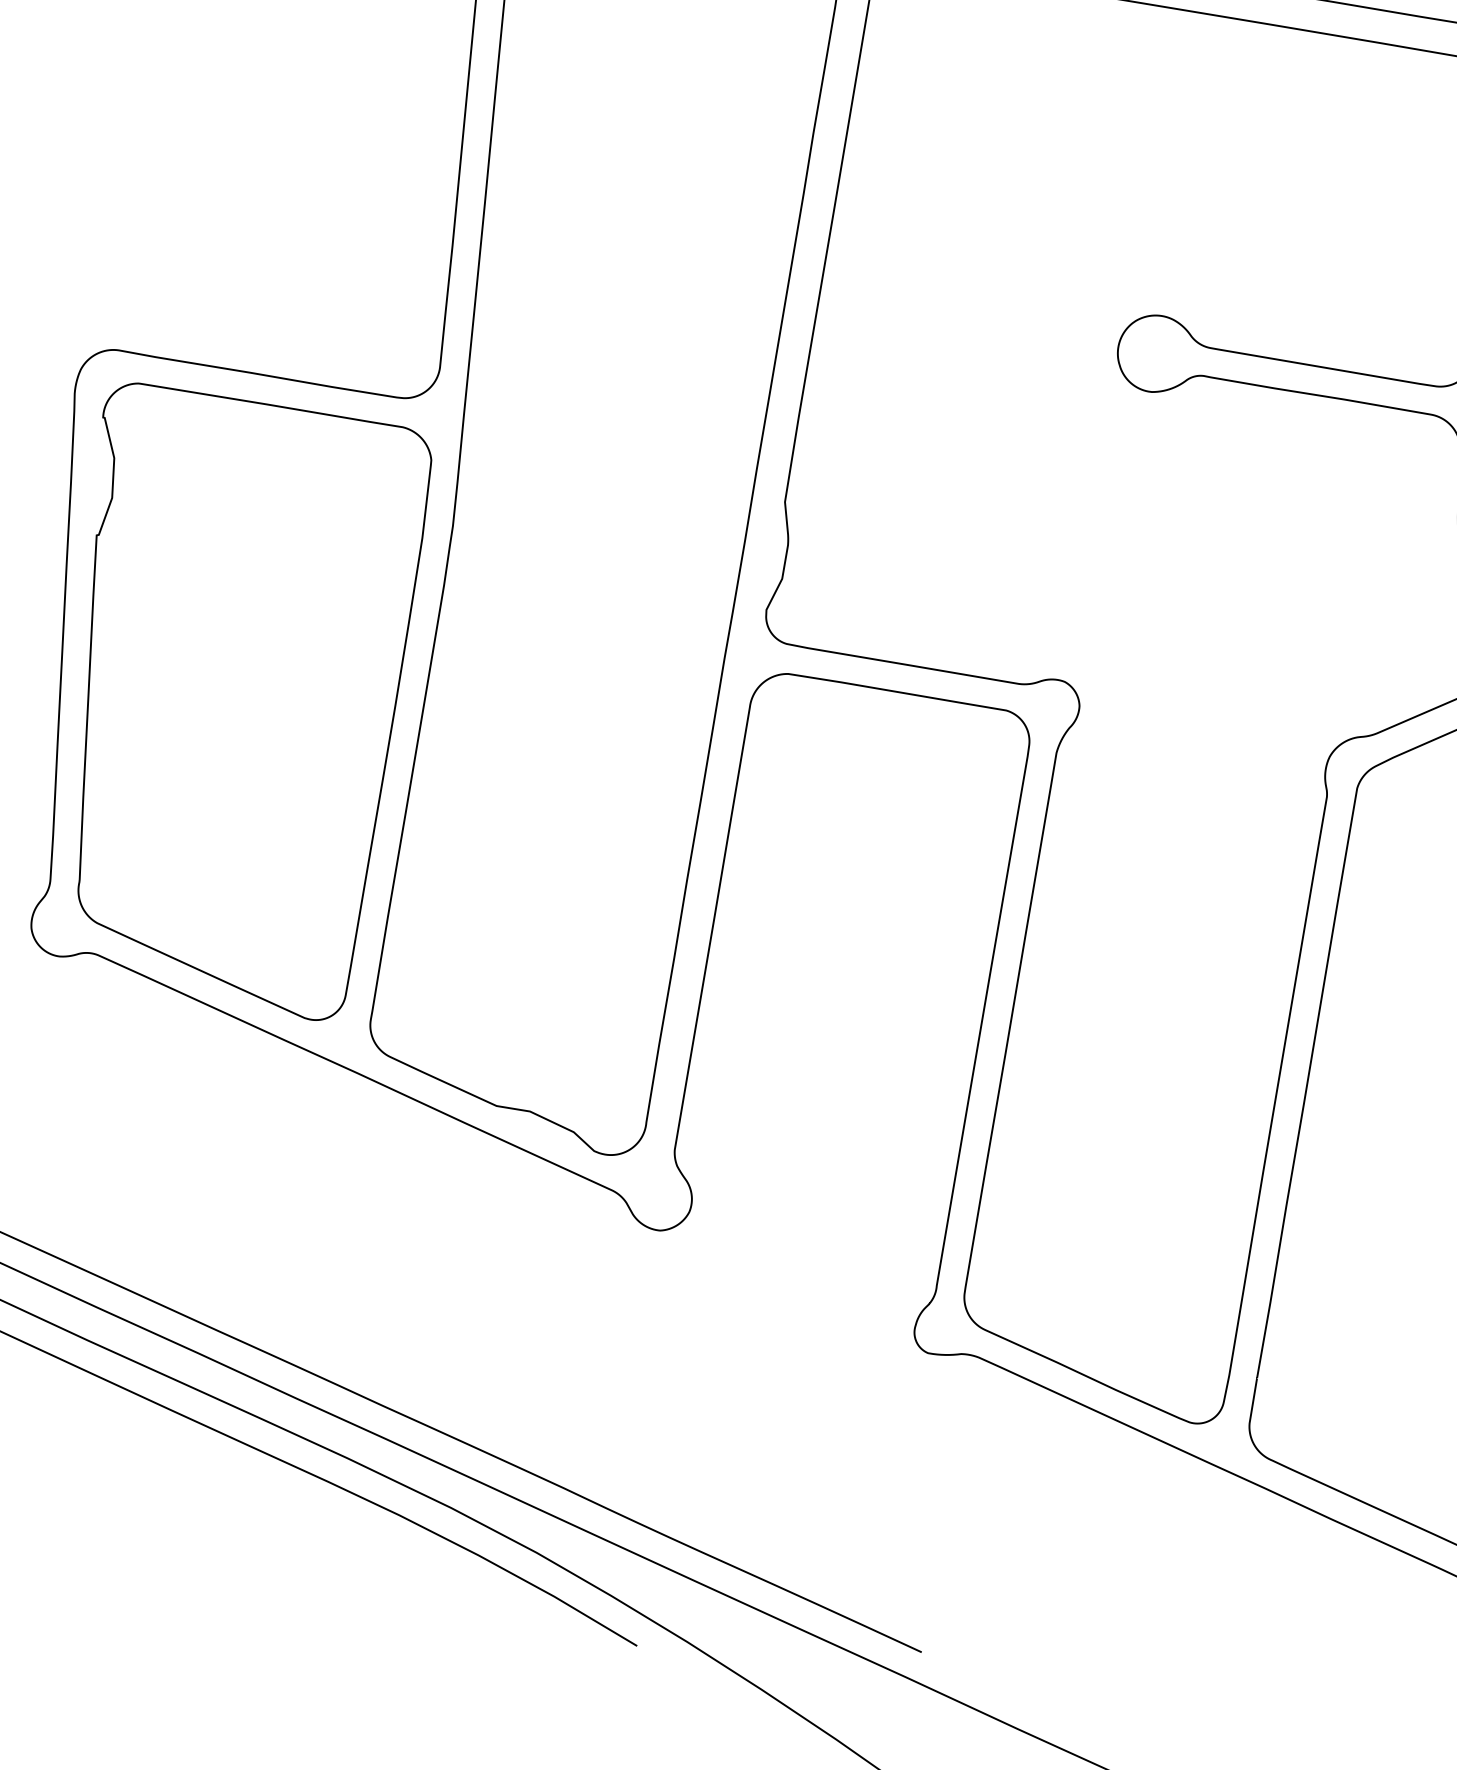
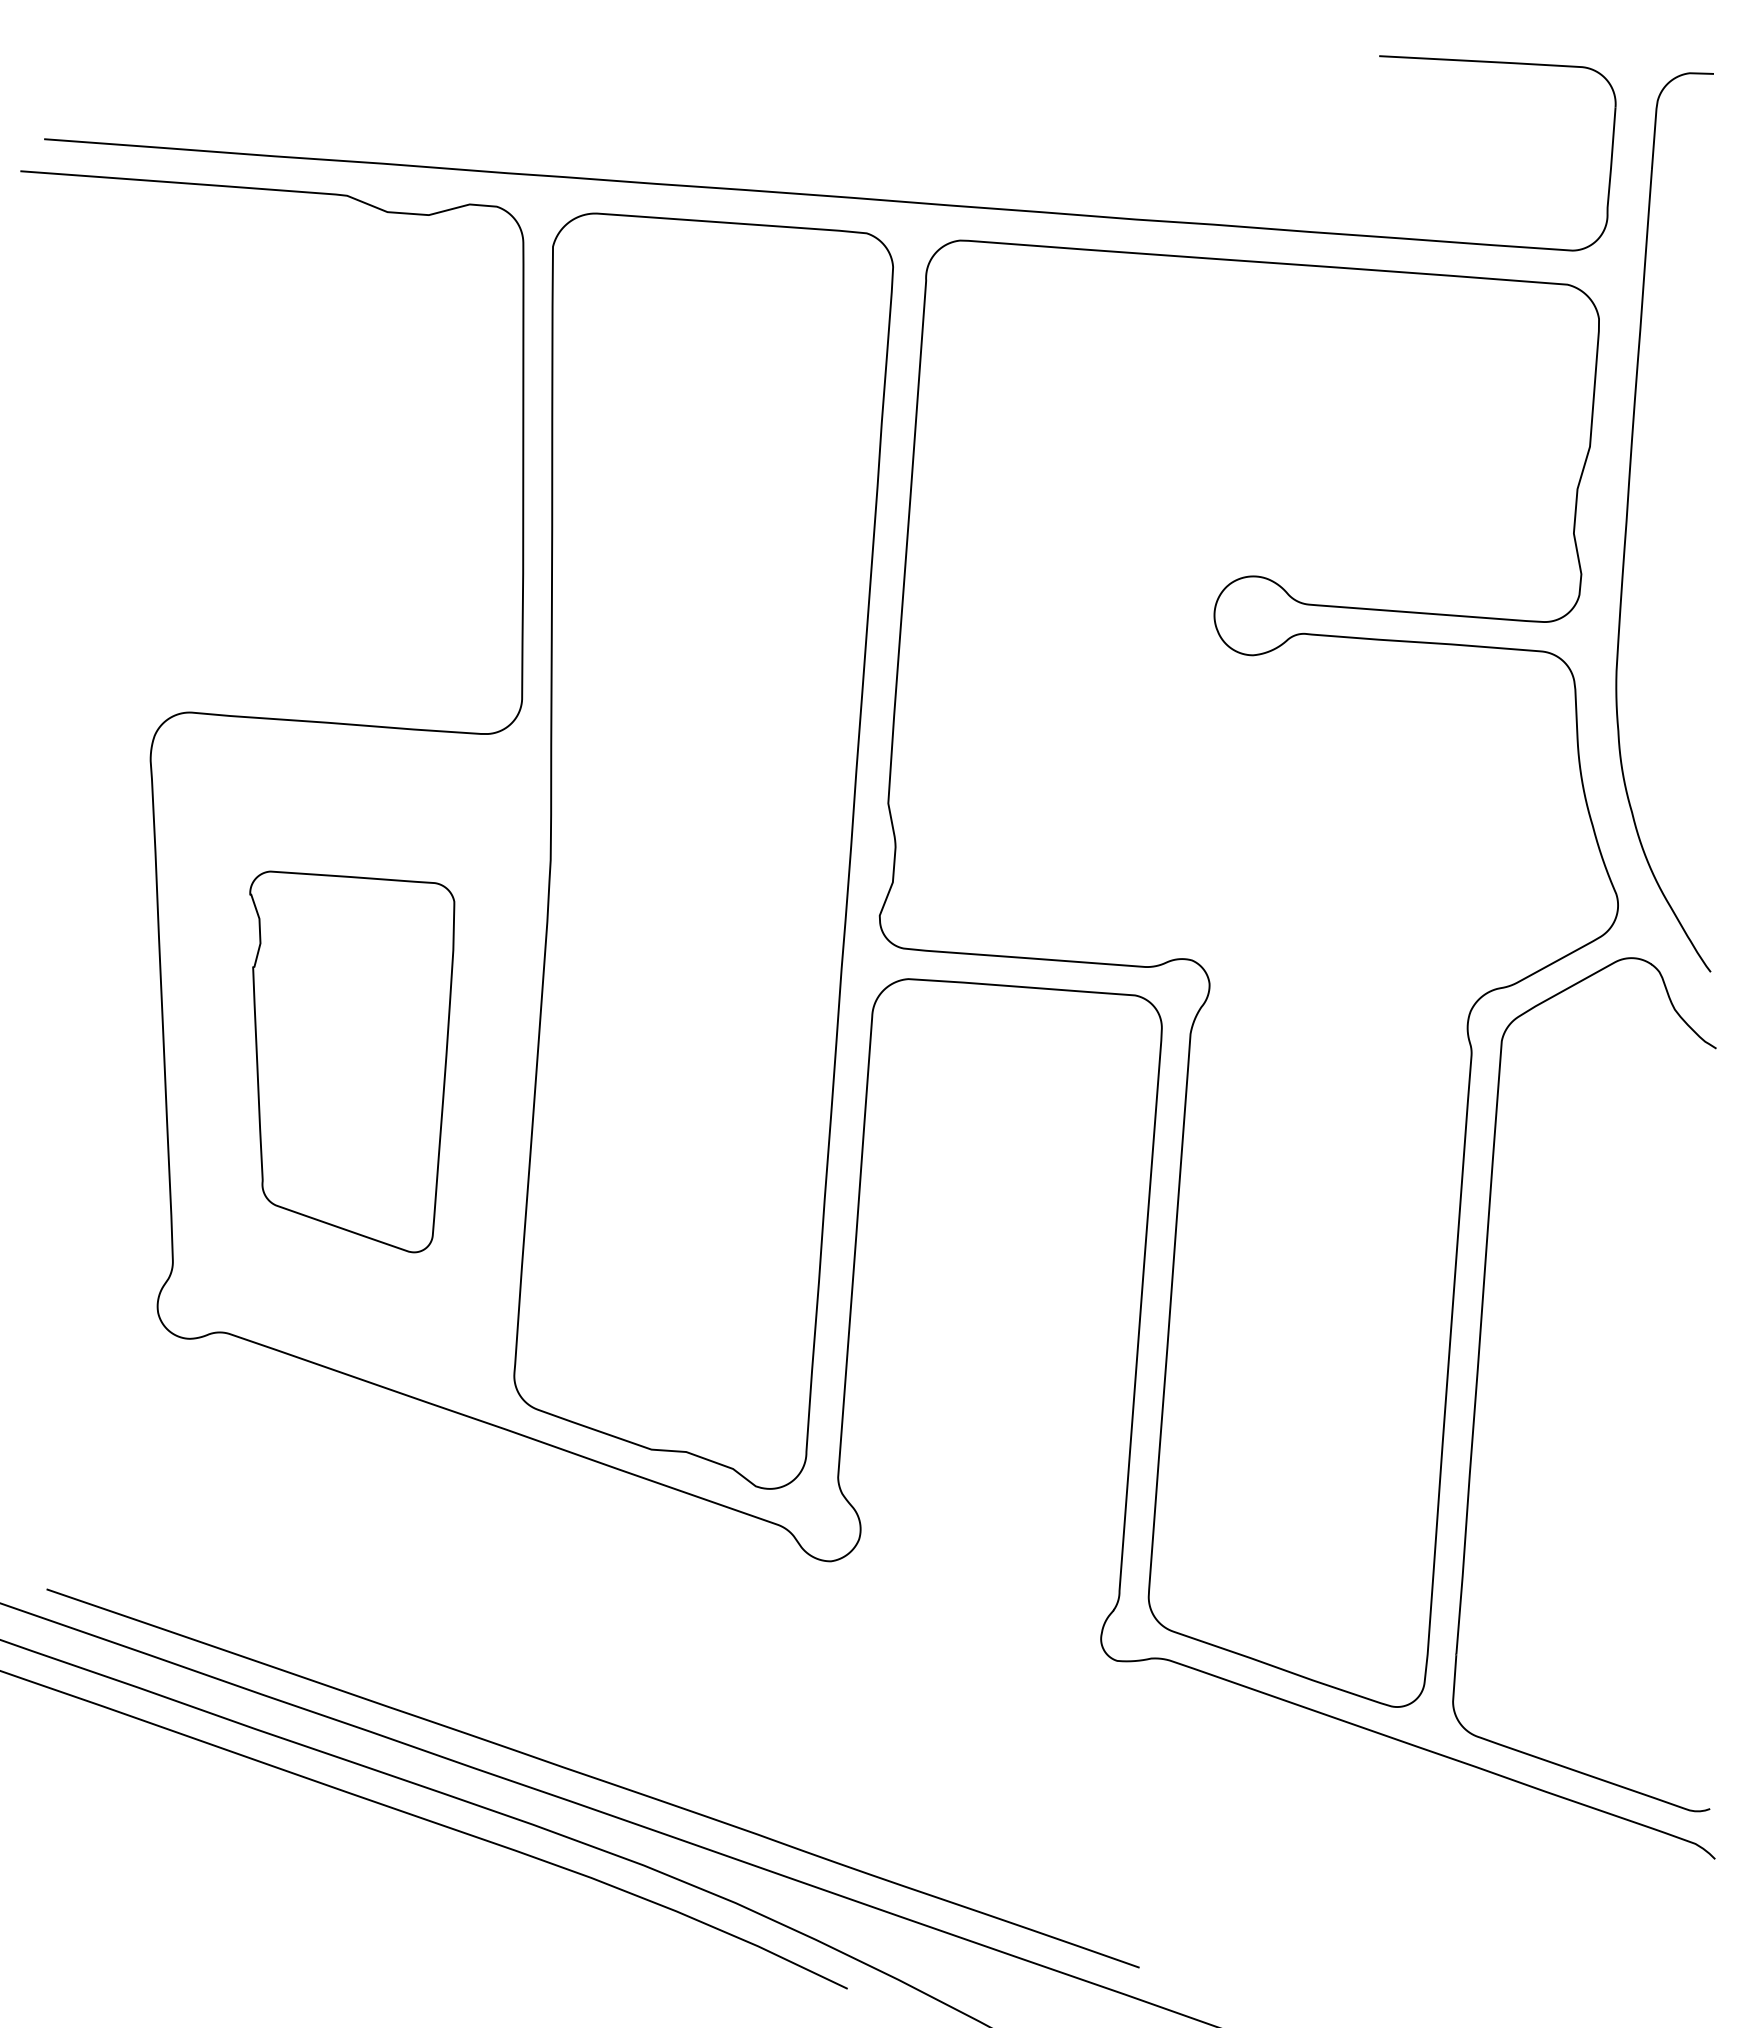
part: (242, 702) -> (352, 1061), size x0.6

